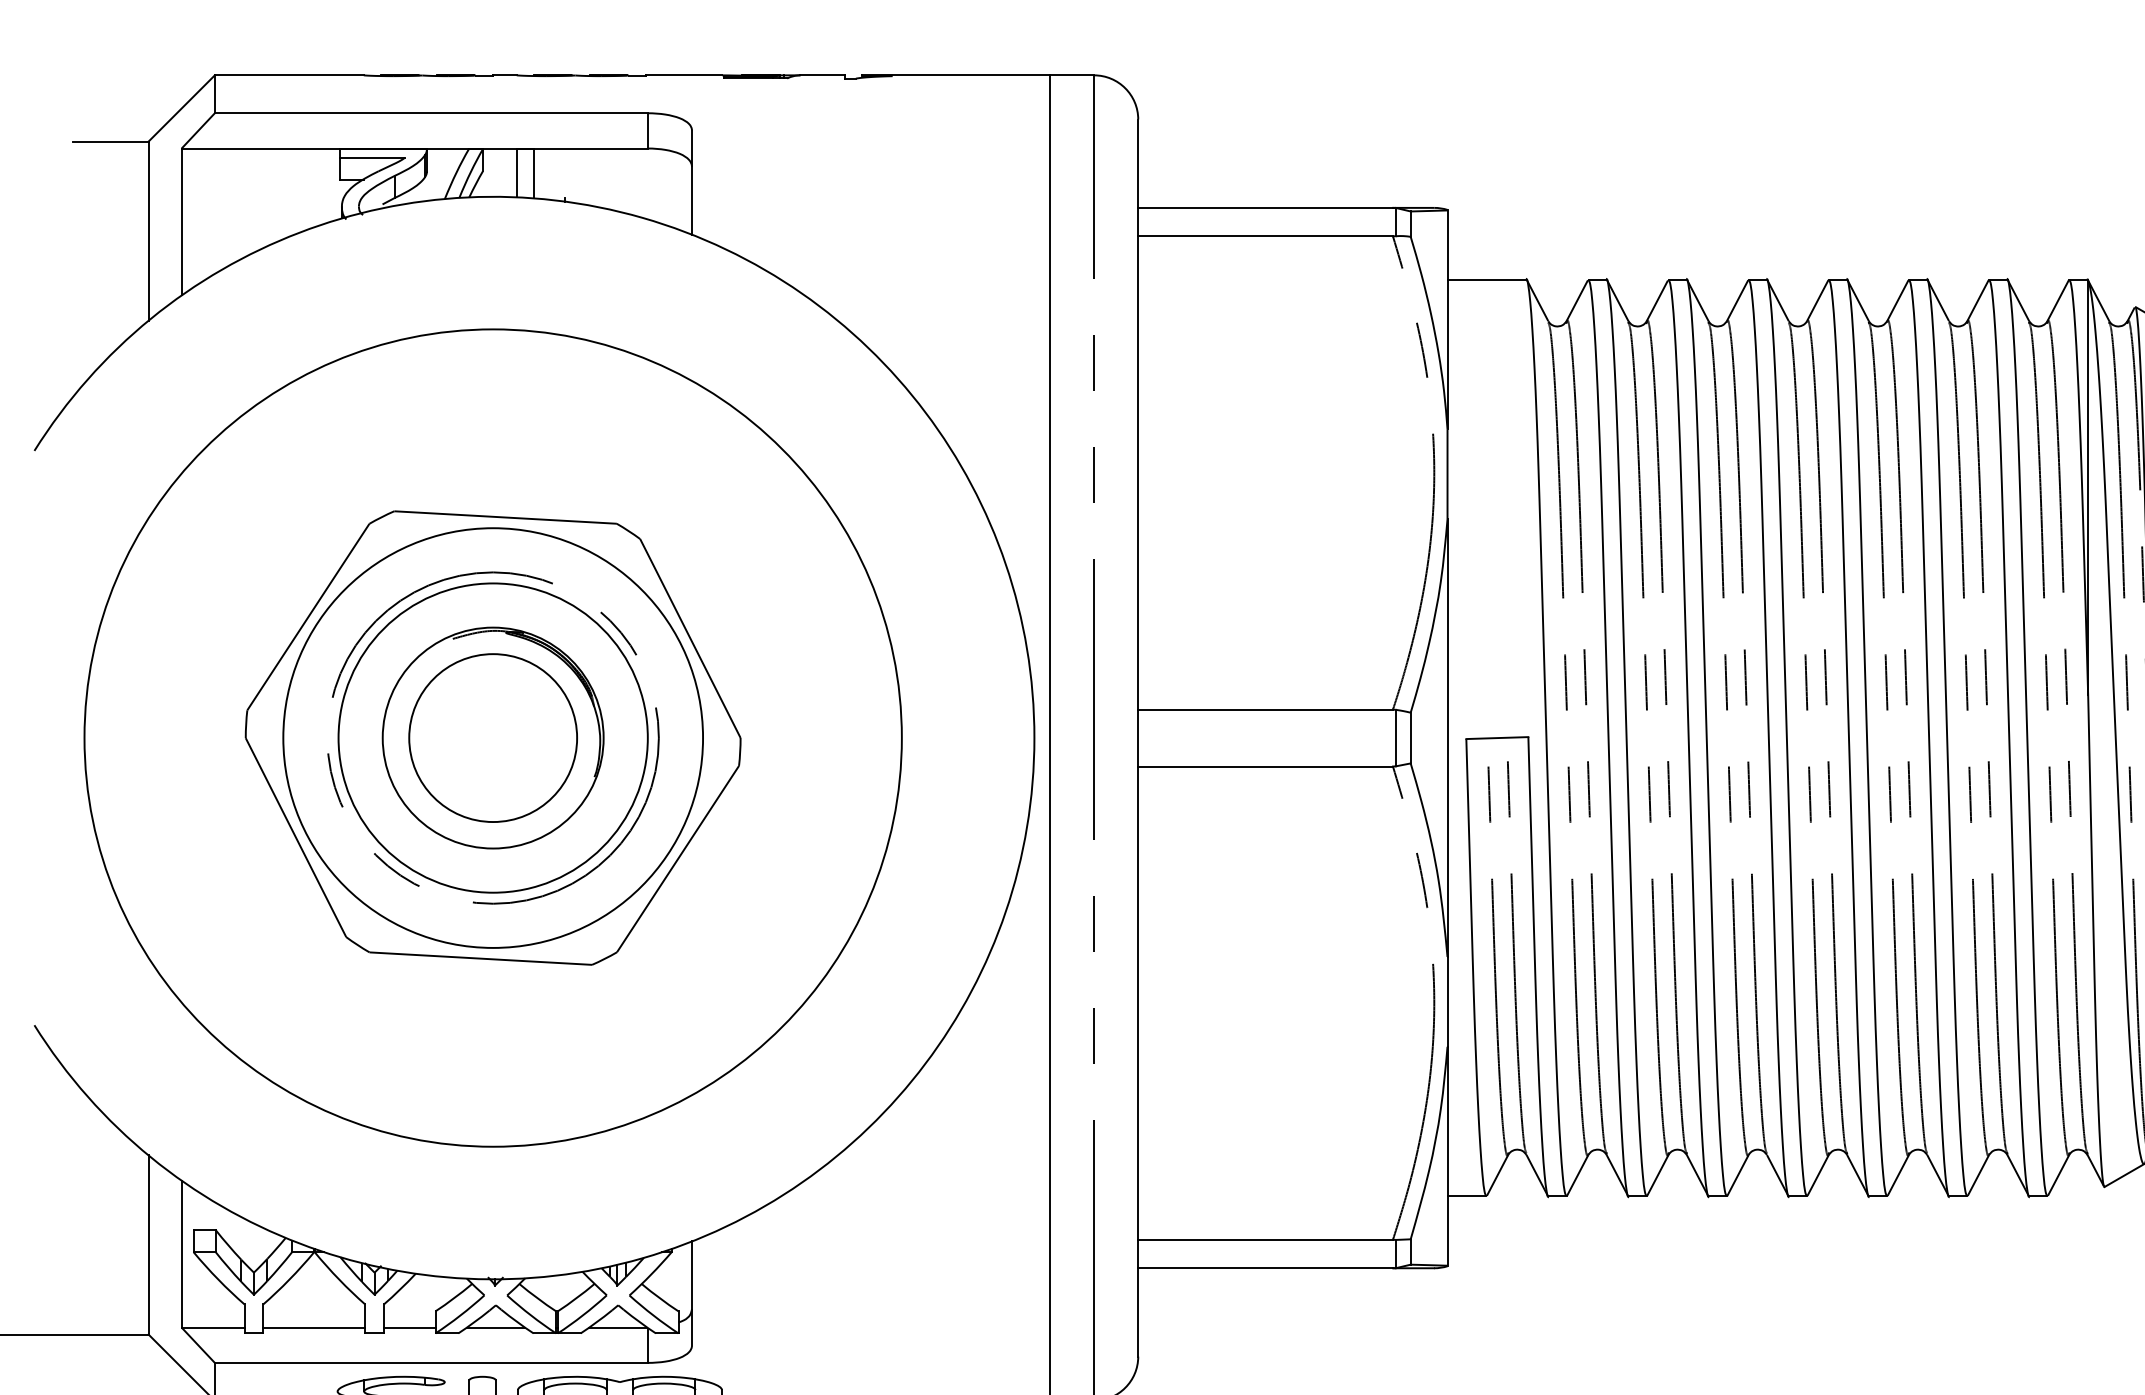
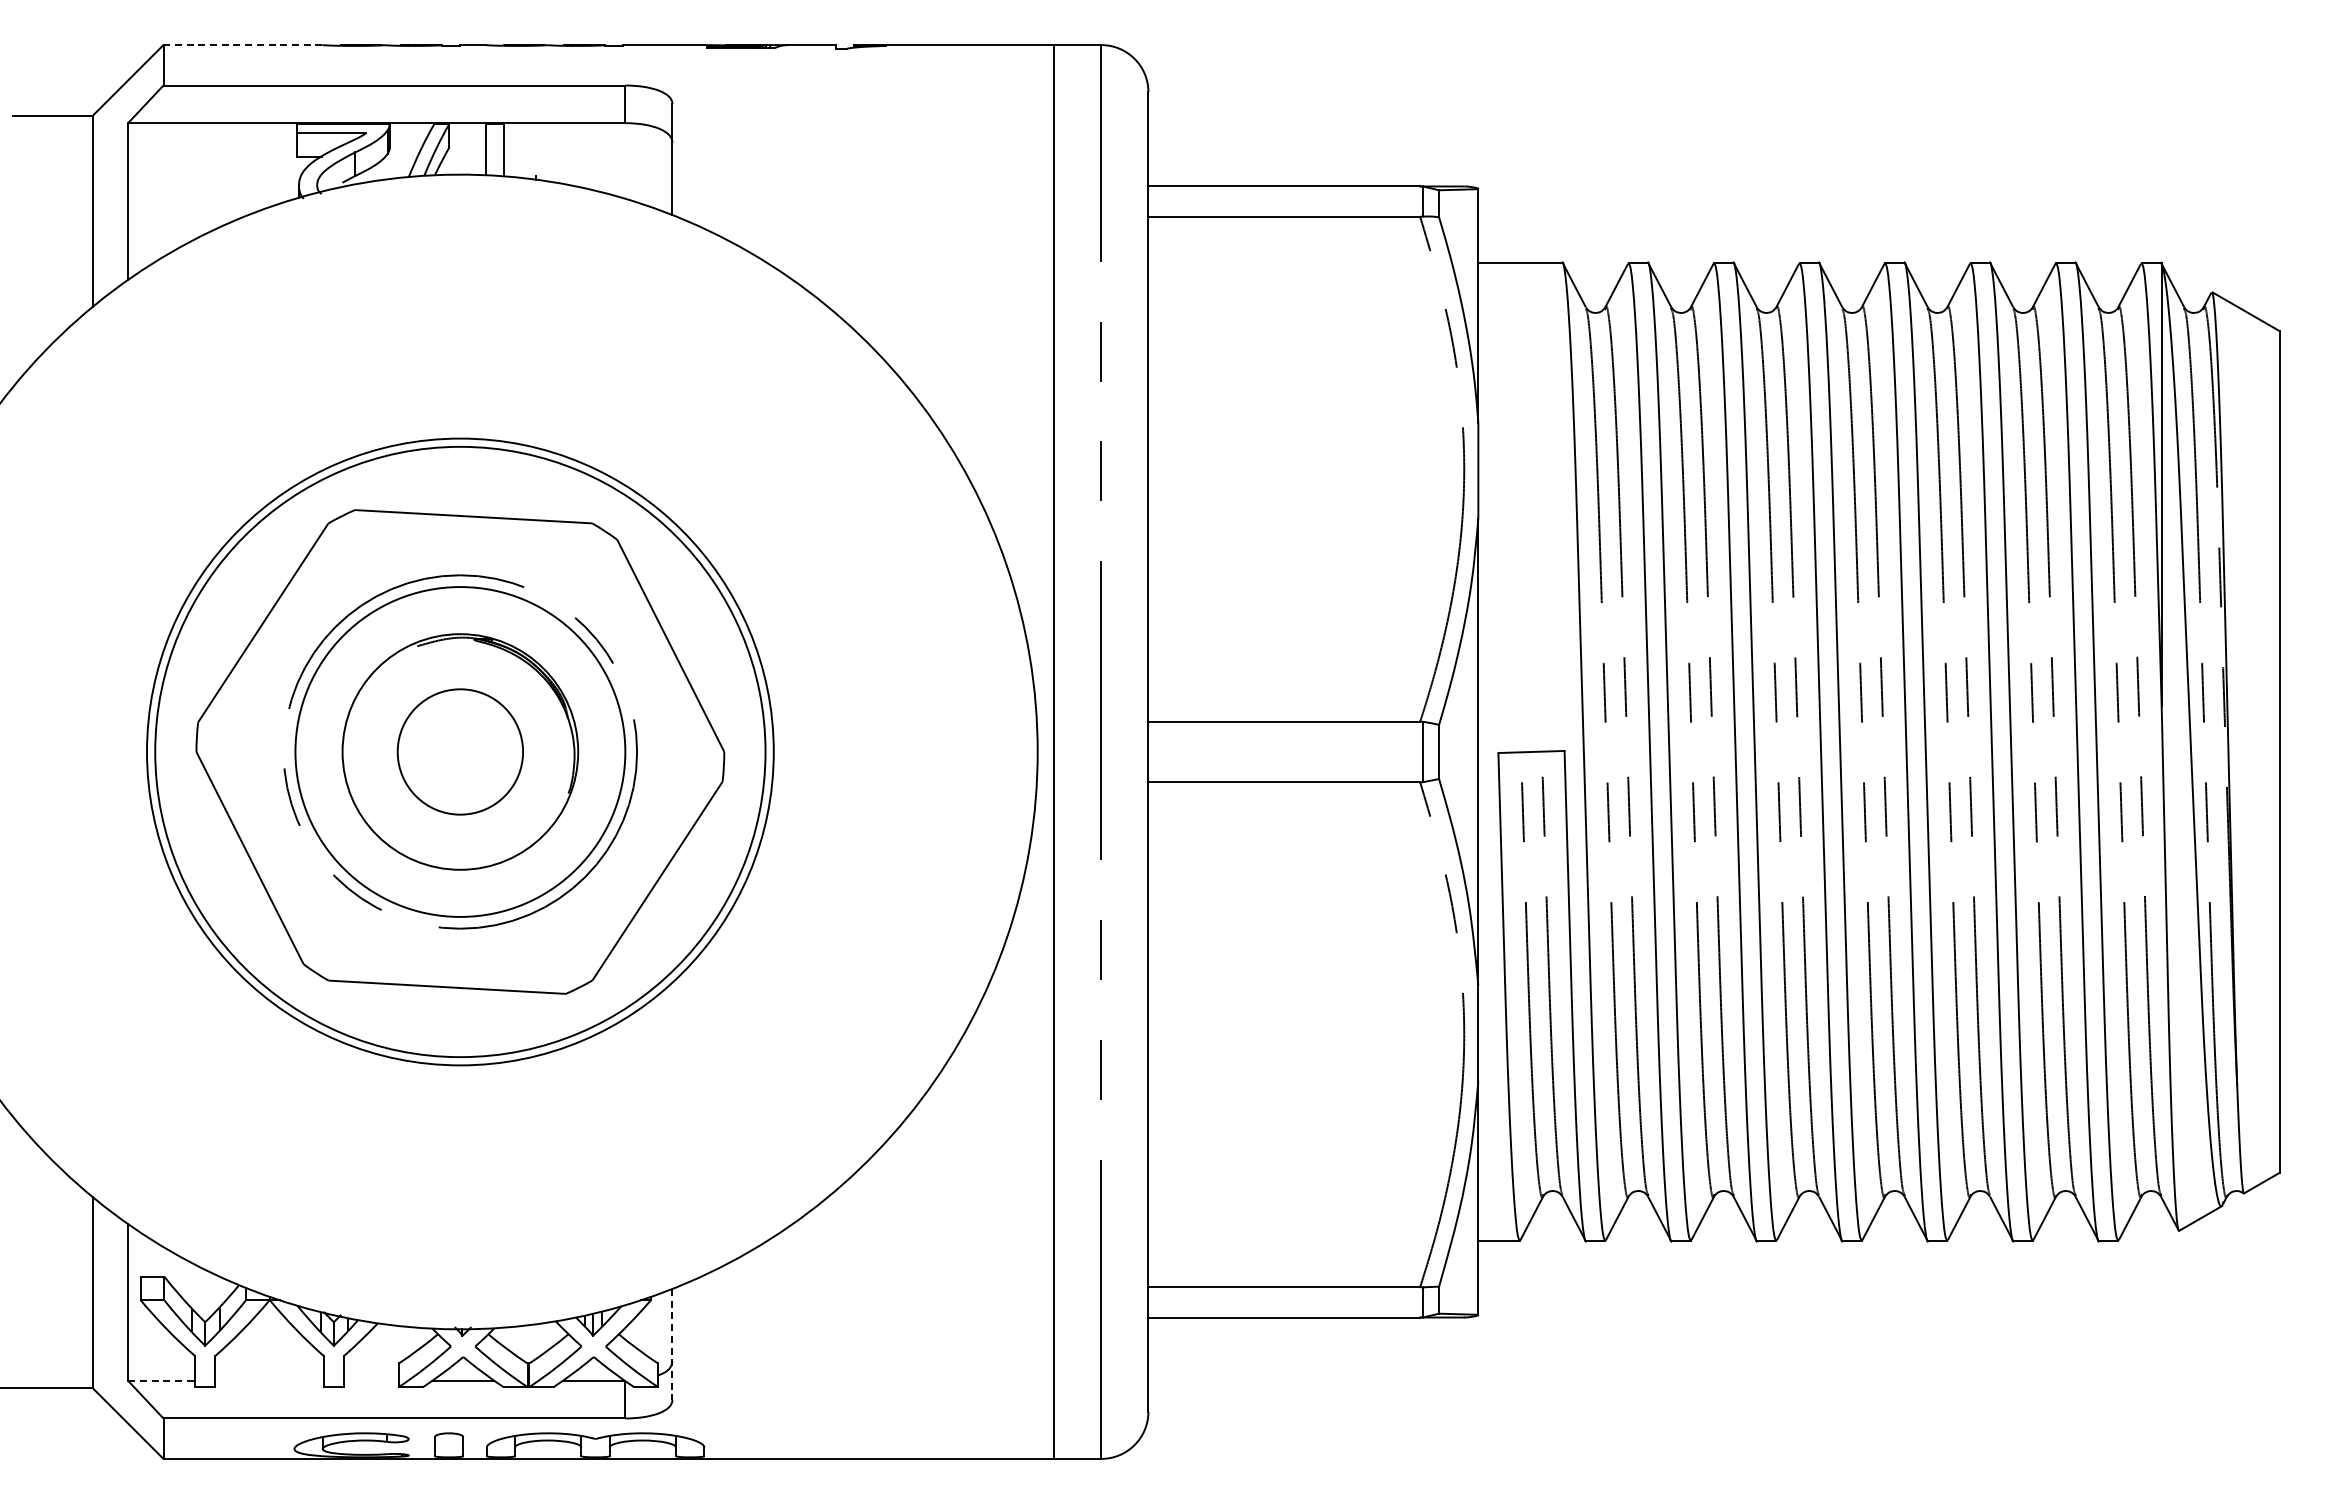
line: (288, 75) -> (242, 45), solid -> dashed
circle: (492, 737) -> (459, 751), size x0.7
circle: (493, 737) -> (460, 751), size x0.7
circle: (493, 737) -> (460, 751), size x1.4
line: (692, 1293) -> (672, 1344), solid -> dashed
line: (212, 1327) -> (161, 1380), solid -> dashed
line: (314, 1327) -> (269, 1380), removed
line: (408, 1327) -> (370, 1380), removed

